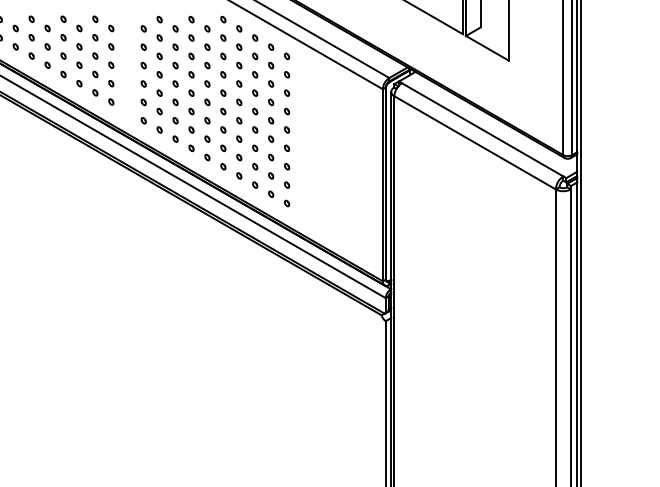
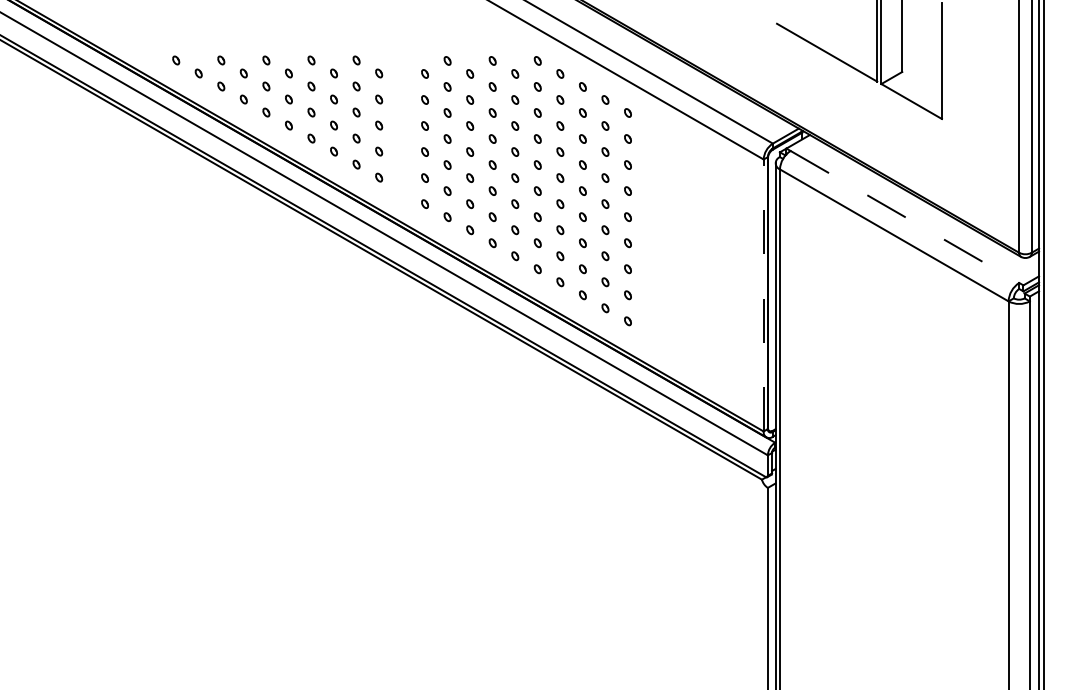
line: (482, 129) -> (904, 216), solid -> dashed
line: (382, 185) -> (763, 295), solid -> dashed

